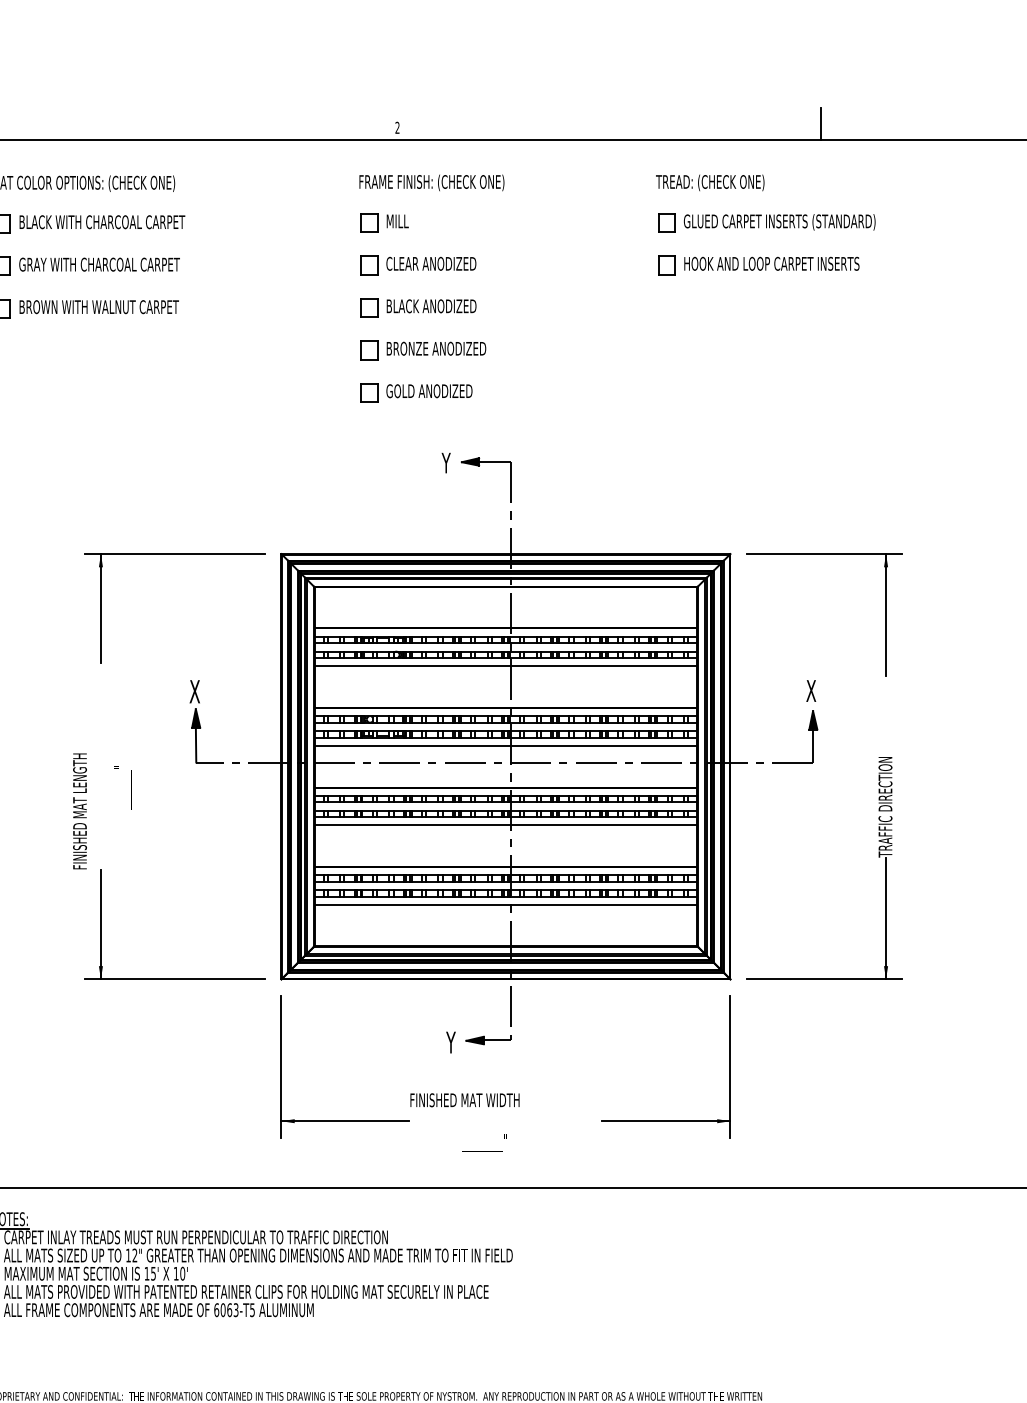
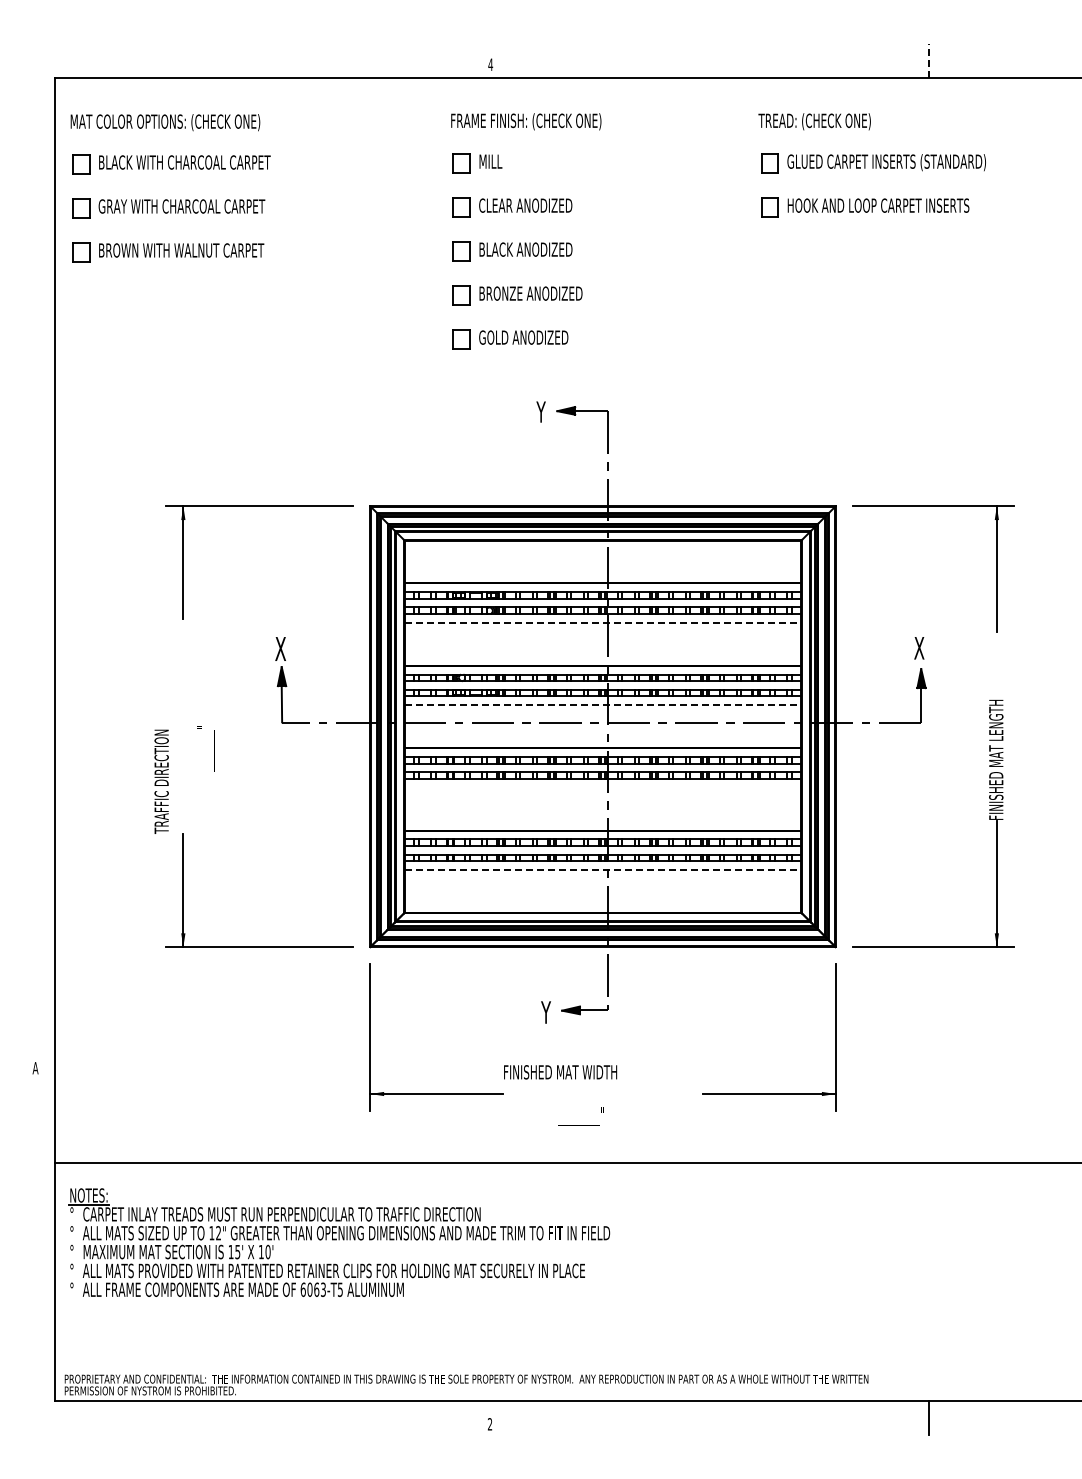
line: (821, 124) -> (929, 61), solid -> dashed
text: (397, 127) -> (490, 64), 2 -> 4
line: (506, 666) -> (603, 622), solid -> dashed
line: (506, 746) -> (603, 705), solid -> dashed
text: (885, 798) -> (996, 759), TRAFFIC DIRECTION -> FINISHED MAT LENGTH
text: (79, 811) -> (161, 773), FINISHED MAT LENGTH -> TRAFFIC DIRECTION
line: (505, 825) -> (602, 787), removed
line: (506, 904) -> (603, 869), solid -> dashed

